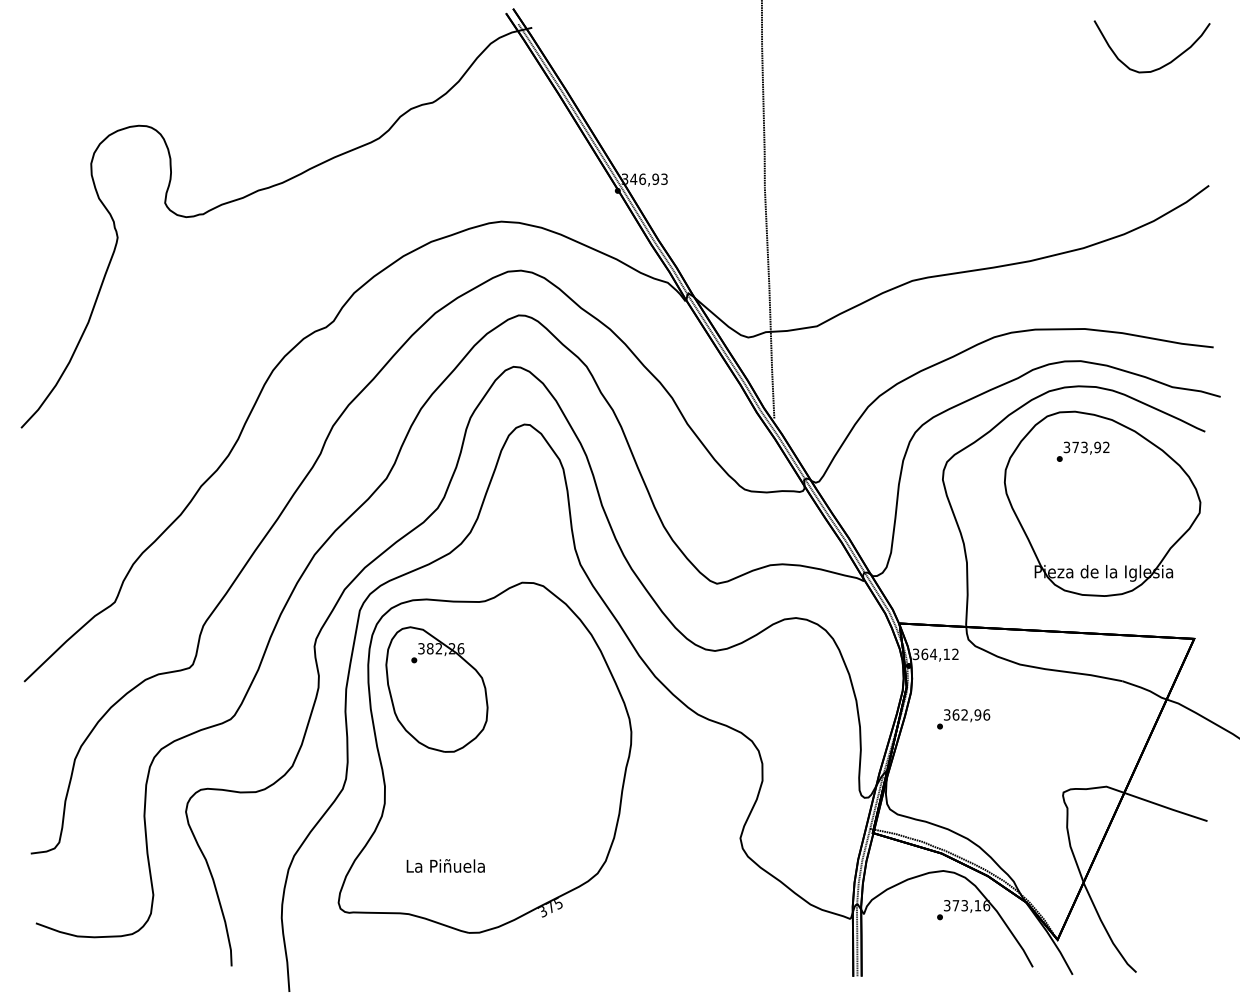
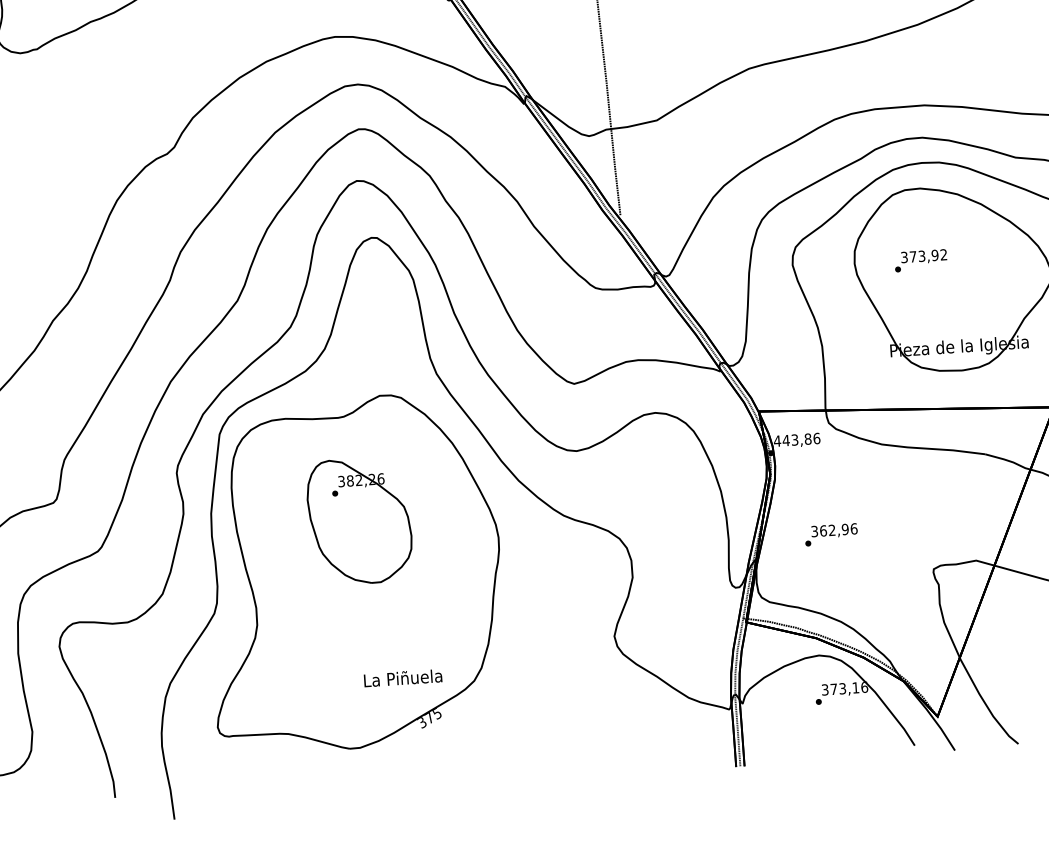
text: (1082, 451) -> (920, 260), moved
text: (935, 654) -> (796, 440), 364,12 -> 443,86
part: (436, 689) -> (359, 521), moved
text: (963, 719) -> (831, 534), moved
text: (445, 865) -> (402, 677), moved

